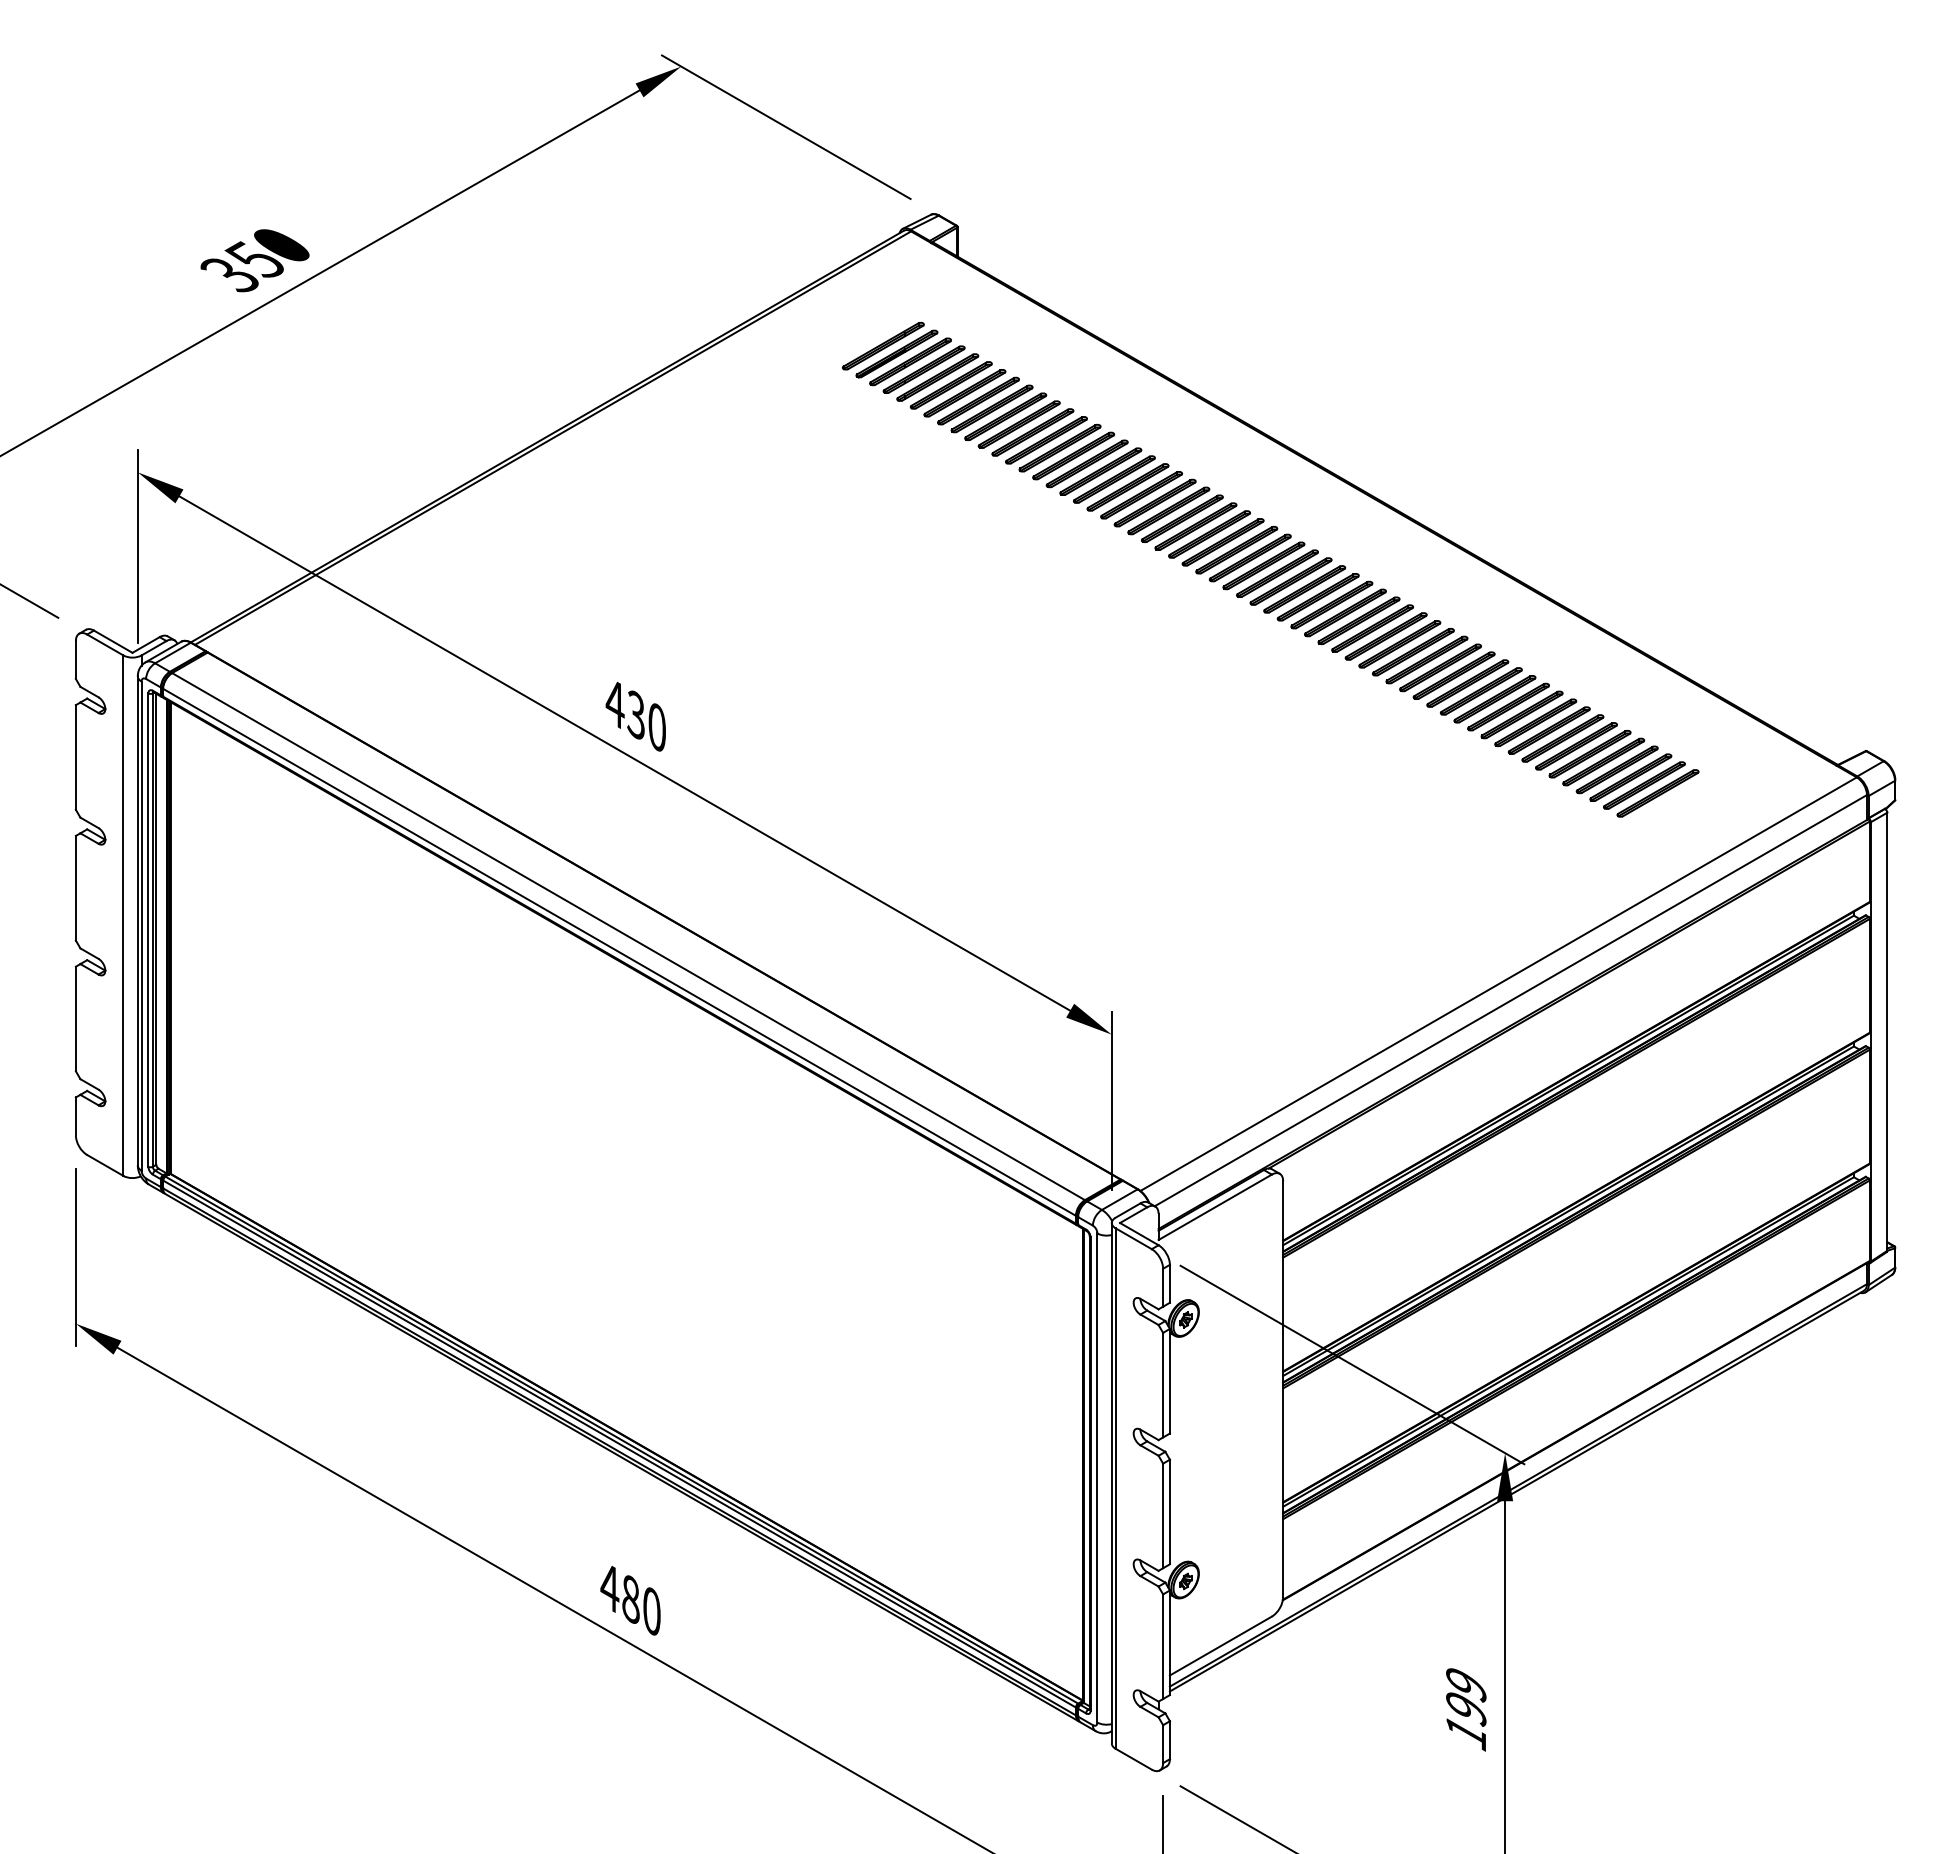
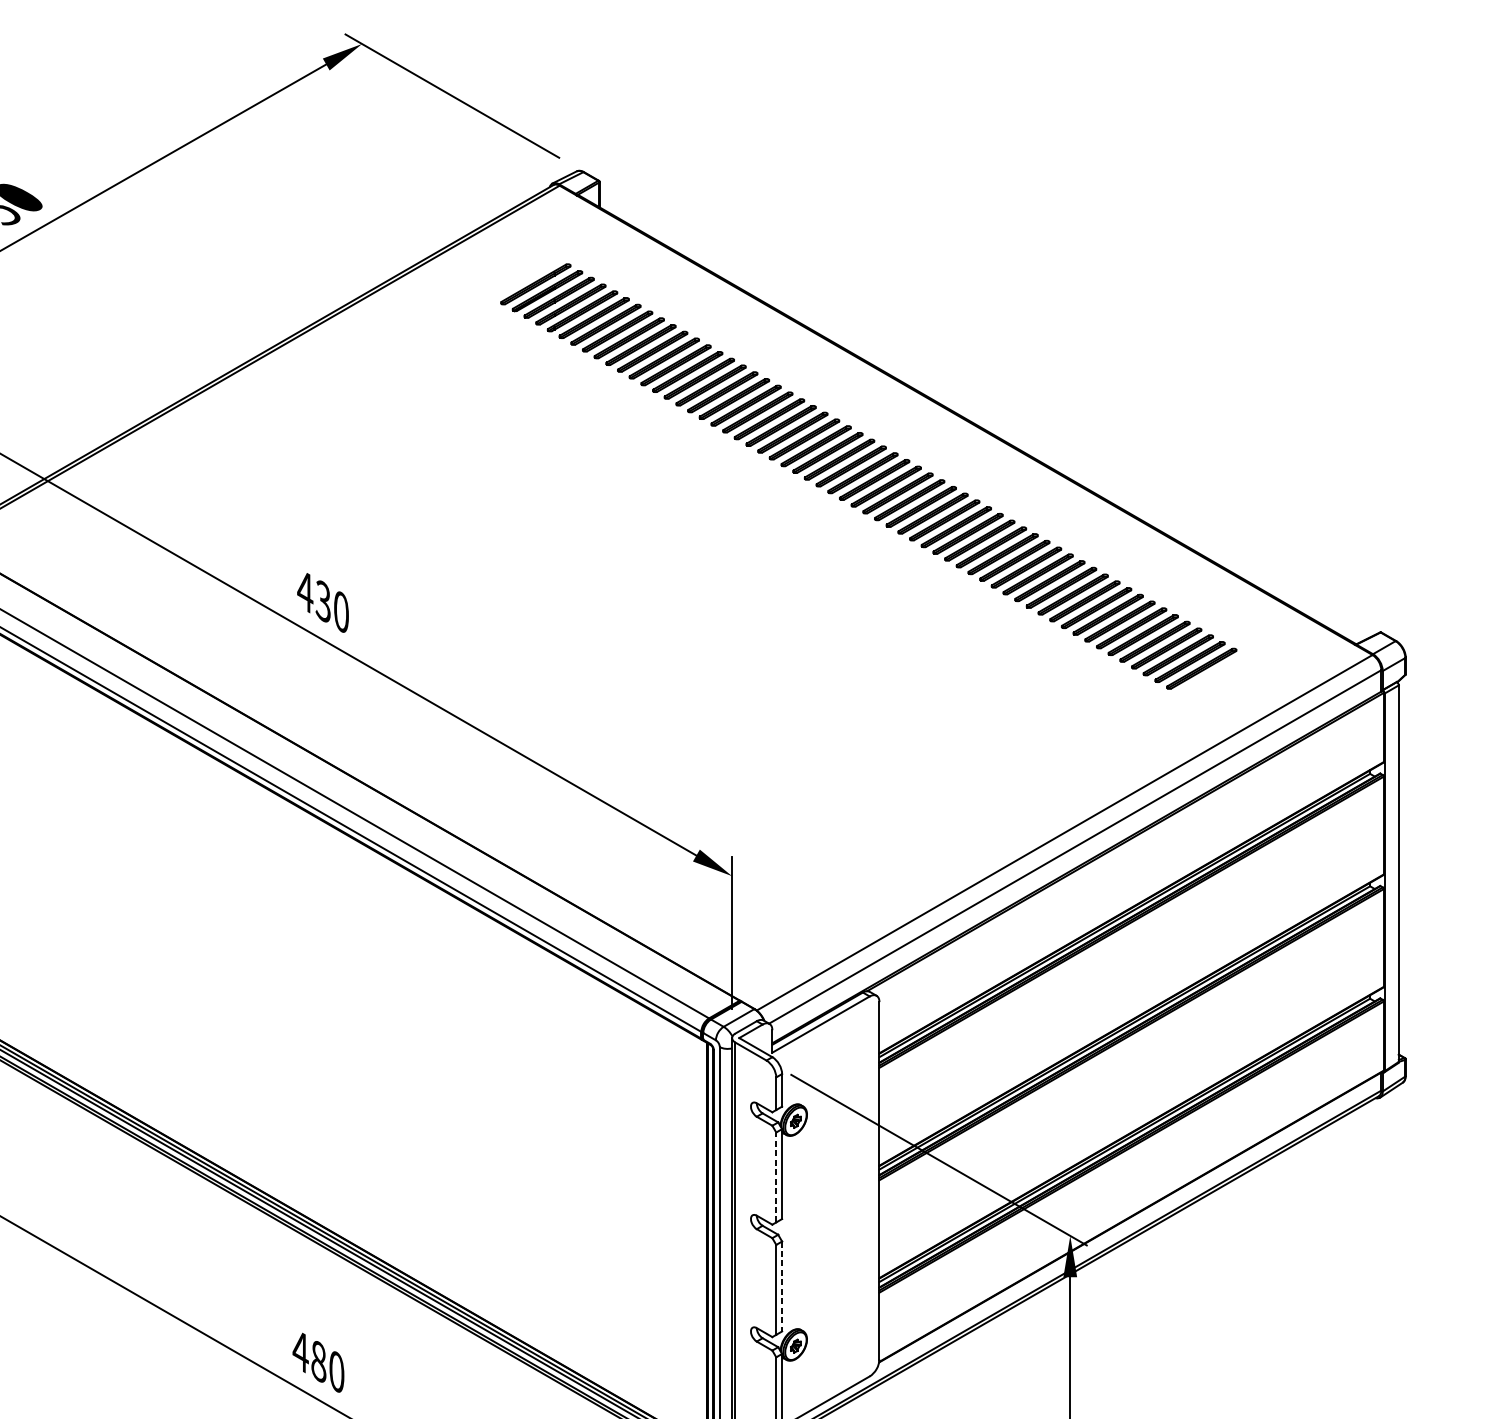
line: (1163, 1384) -> (776, 1176), solid -> dashed
line: (1169, 1512) -> (781, 1286), solid -> dashed

